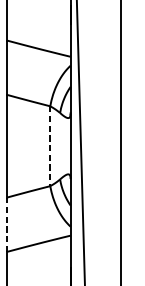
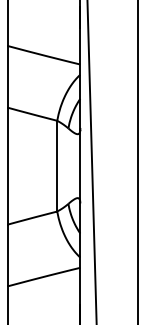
line: (50, 146) -> (57, 166), dashed -> solid
line: (7, 224) -> (8, 255), dashed -> solid

